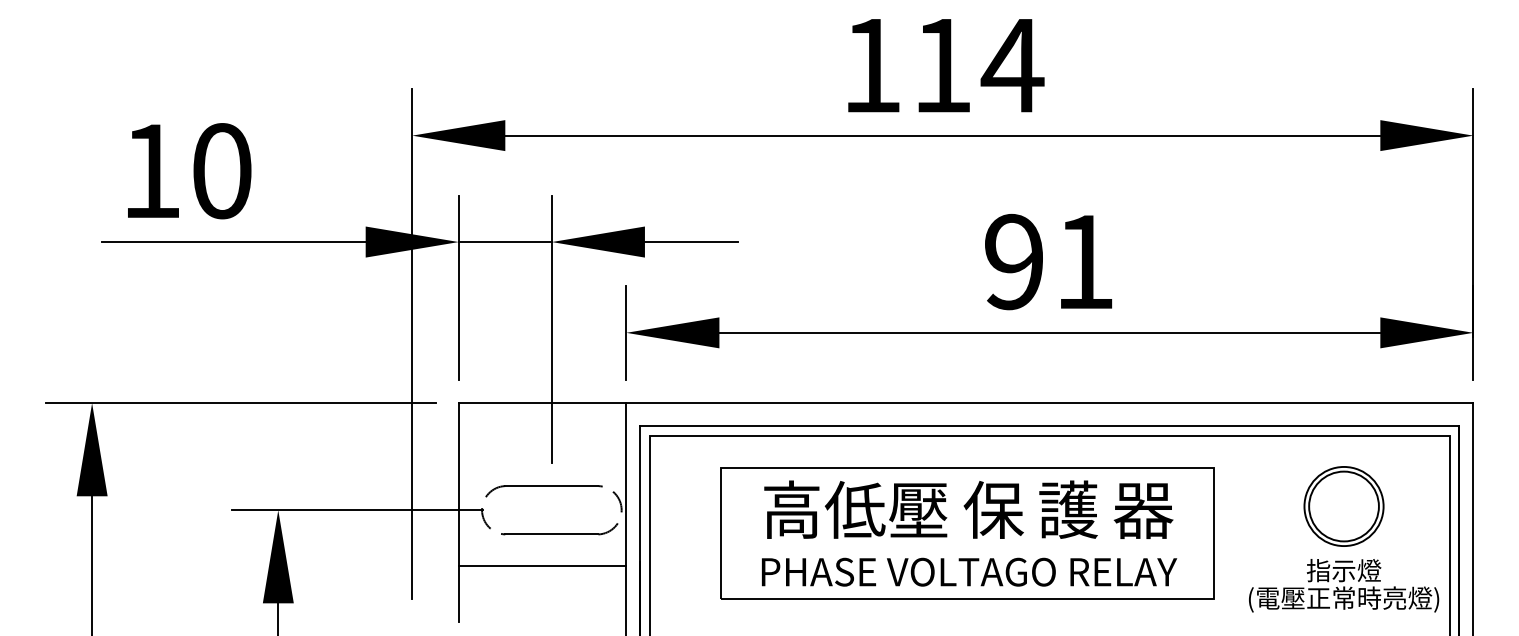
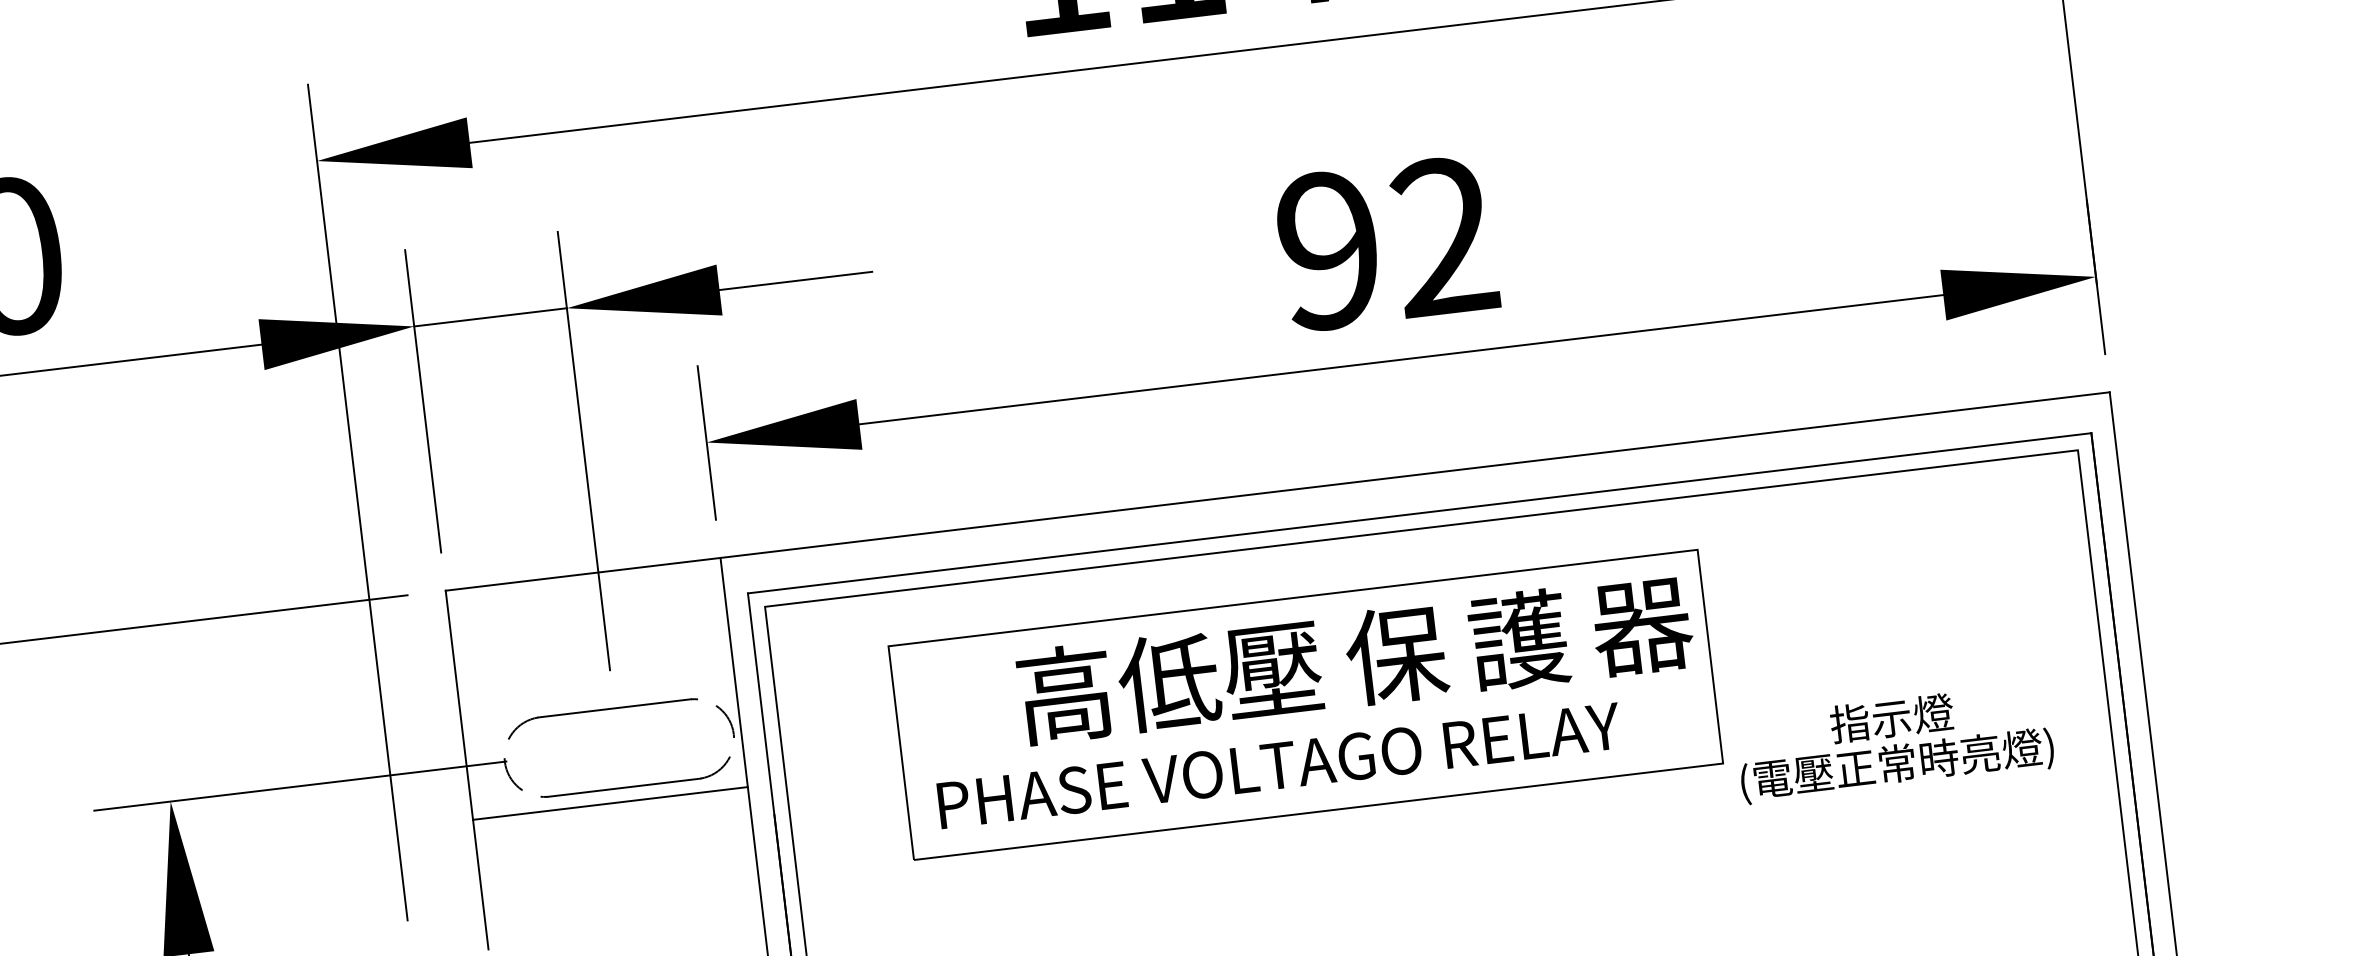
text: (1084, 260) -> (1443, 234), 91 -> 92
part: (1343, 506) -> (1916, 587), removed
text: (968, 509) -> (1354, 659), moved
line: (542, 565) -> (610, 802), moved
text: (969, 571) -> (1279, 764), moved
text: (1344, 585) -> (1895, 742), moved

